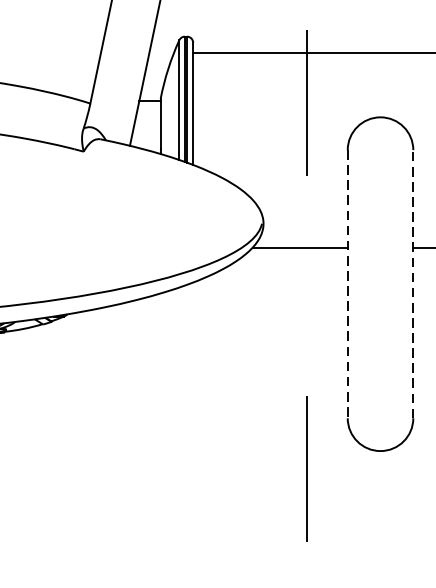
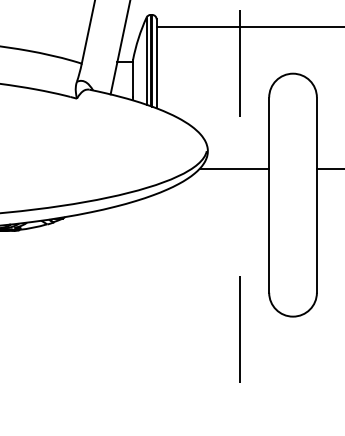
line: (348, 284) -> (269, 195), dashed -> solid
line: (412, 284) -> (316, 195), dashed -> solid

